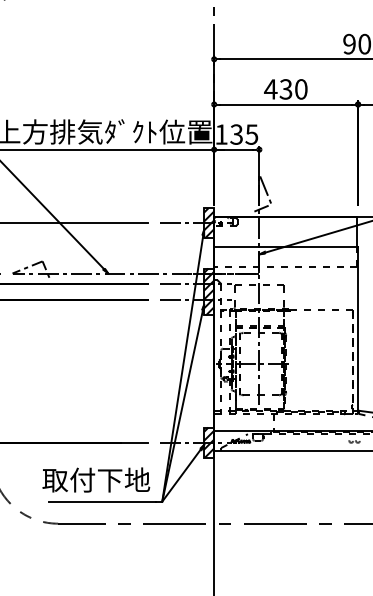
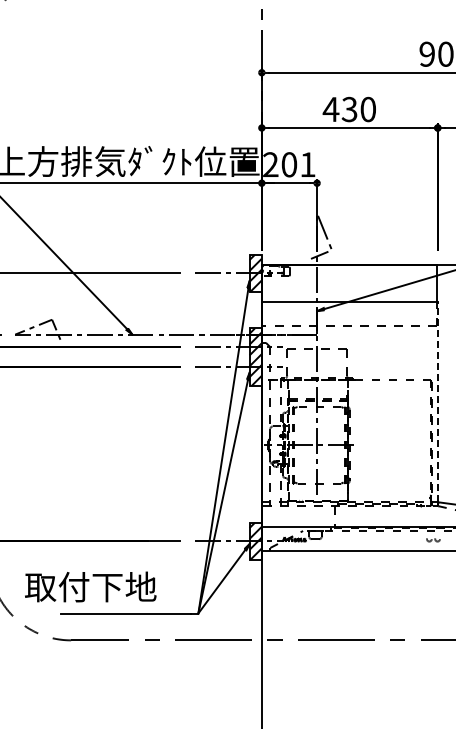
text: (236, 134) -> (289, 164), 135 -> 201
line: (357, 328) -> (437, 401), solid -> dashed
text: (96, 479) -> (90, 586), moved

